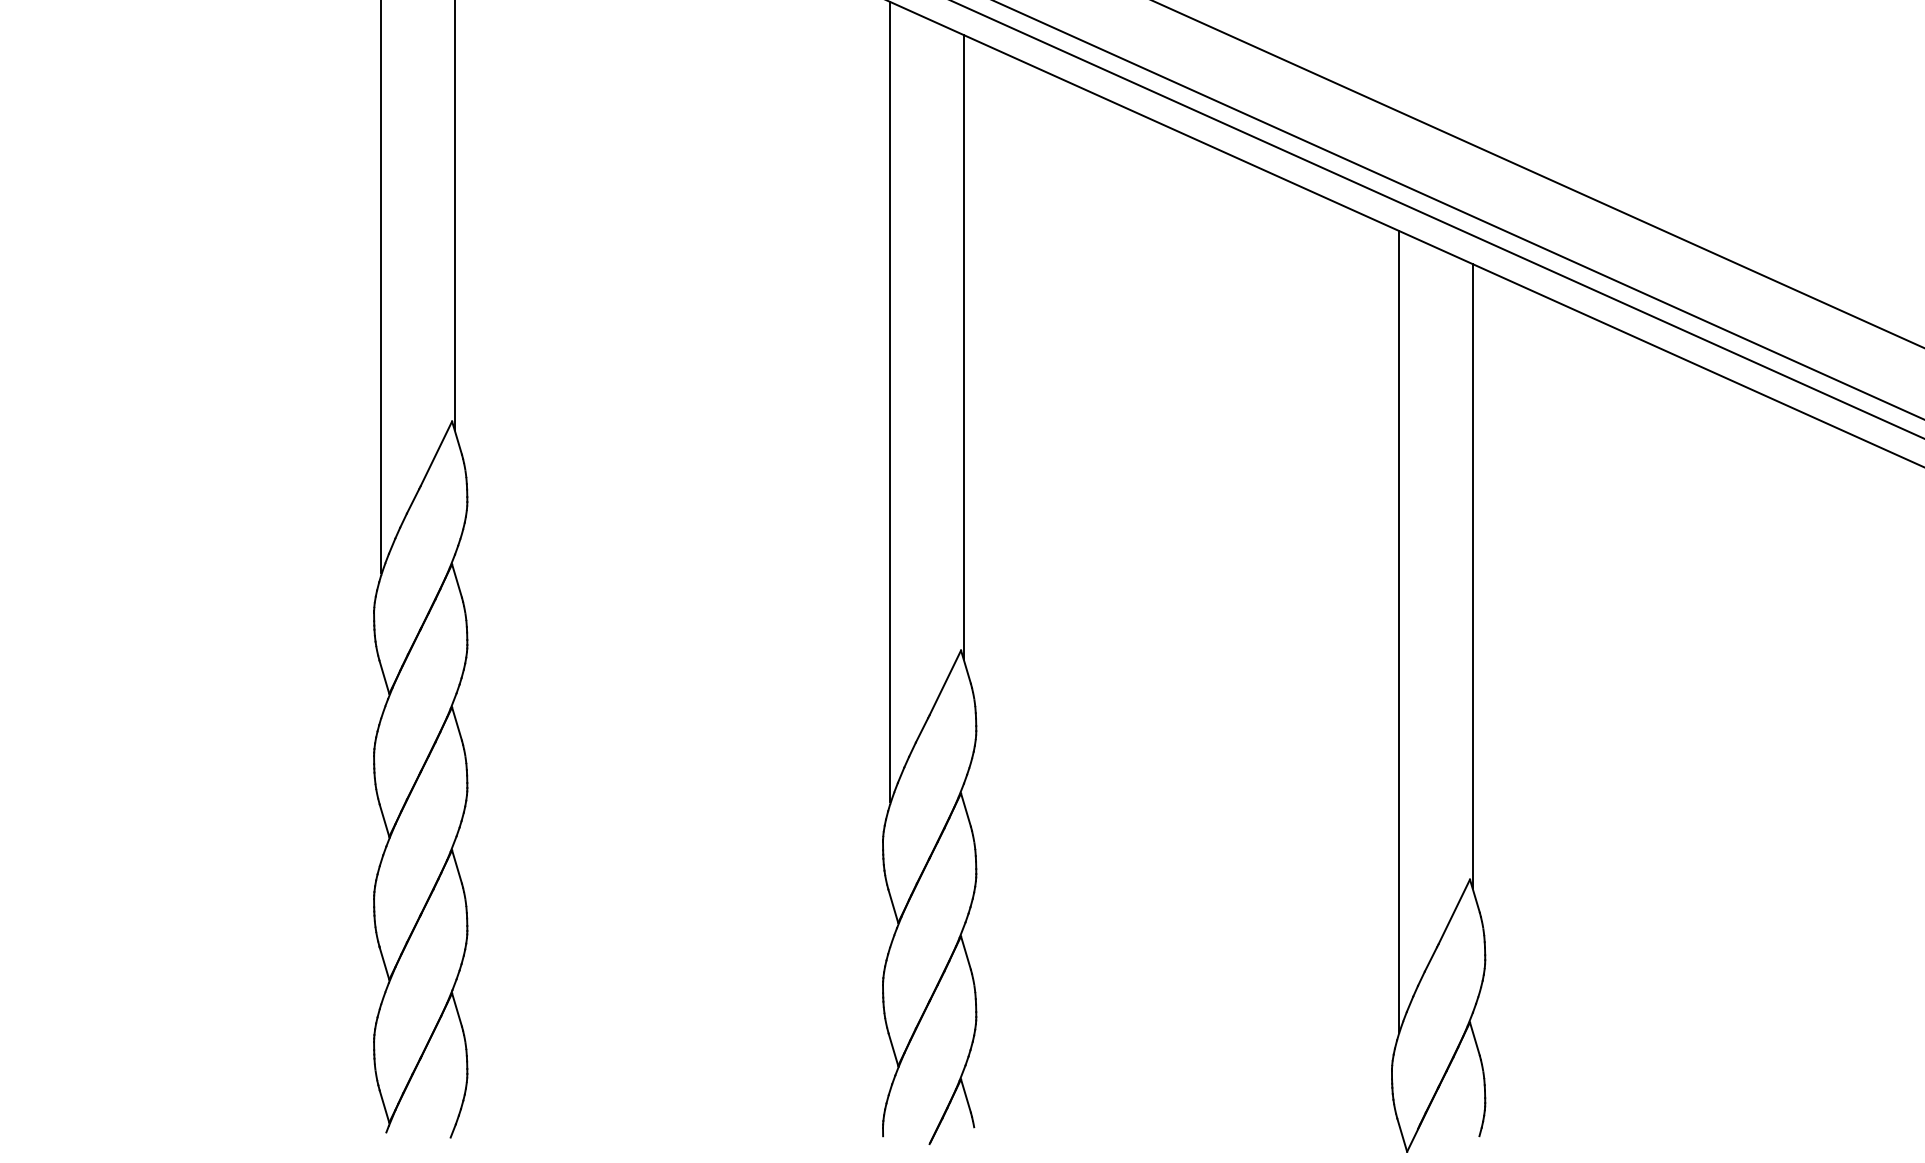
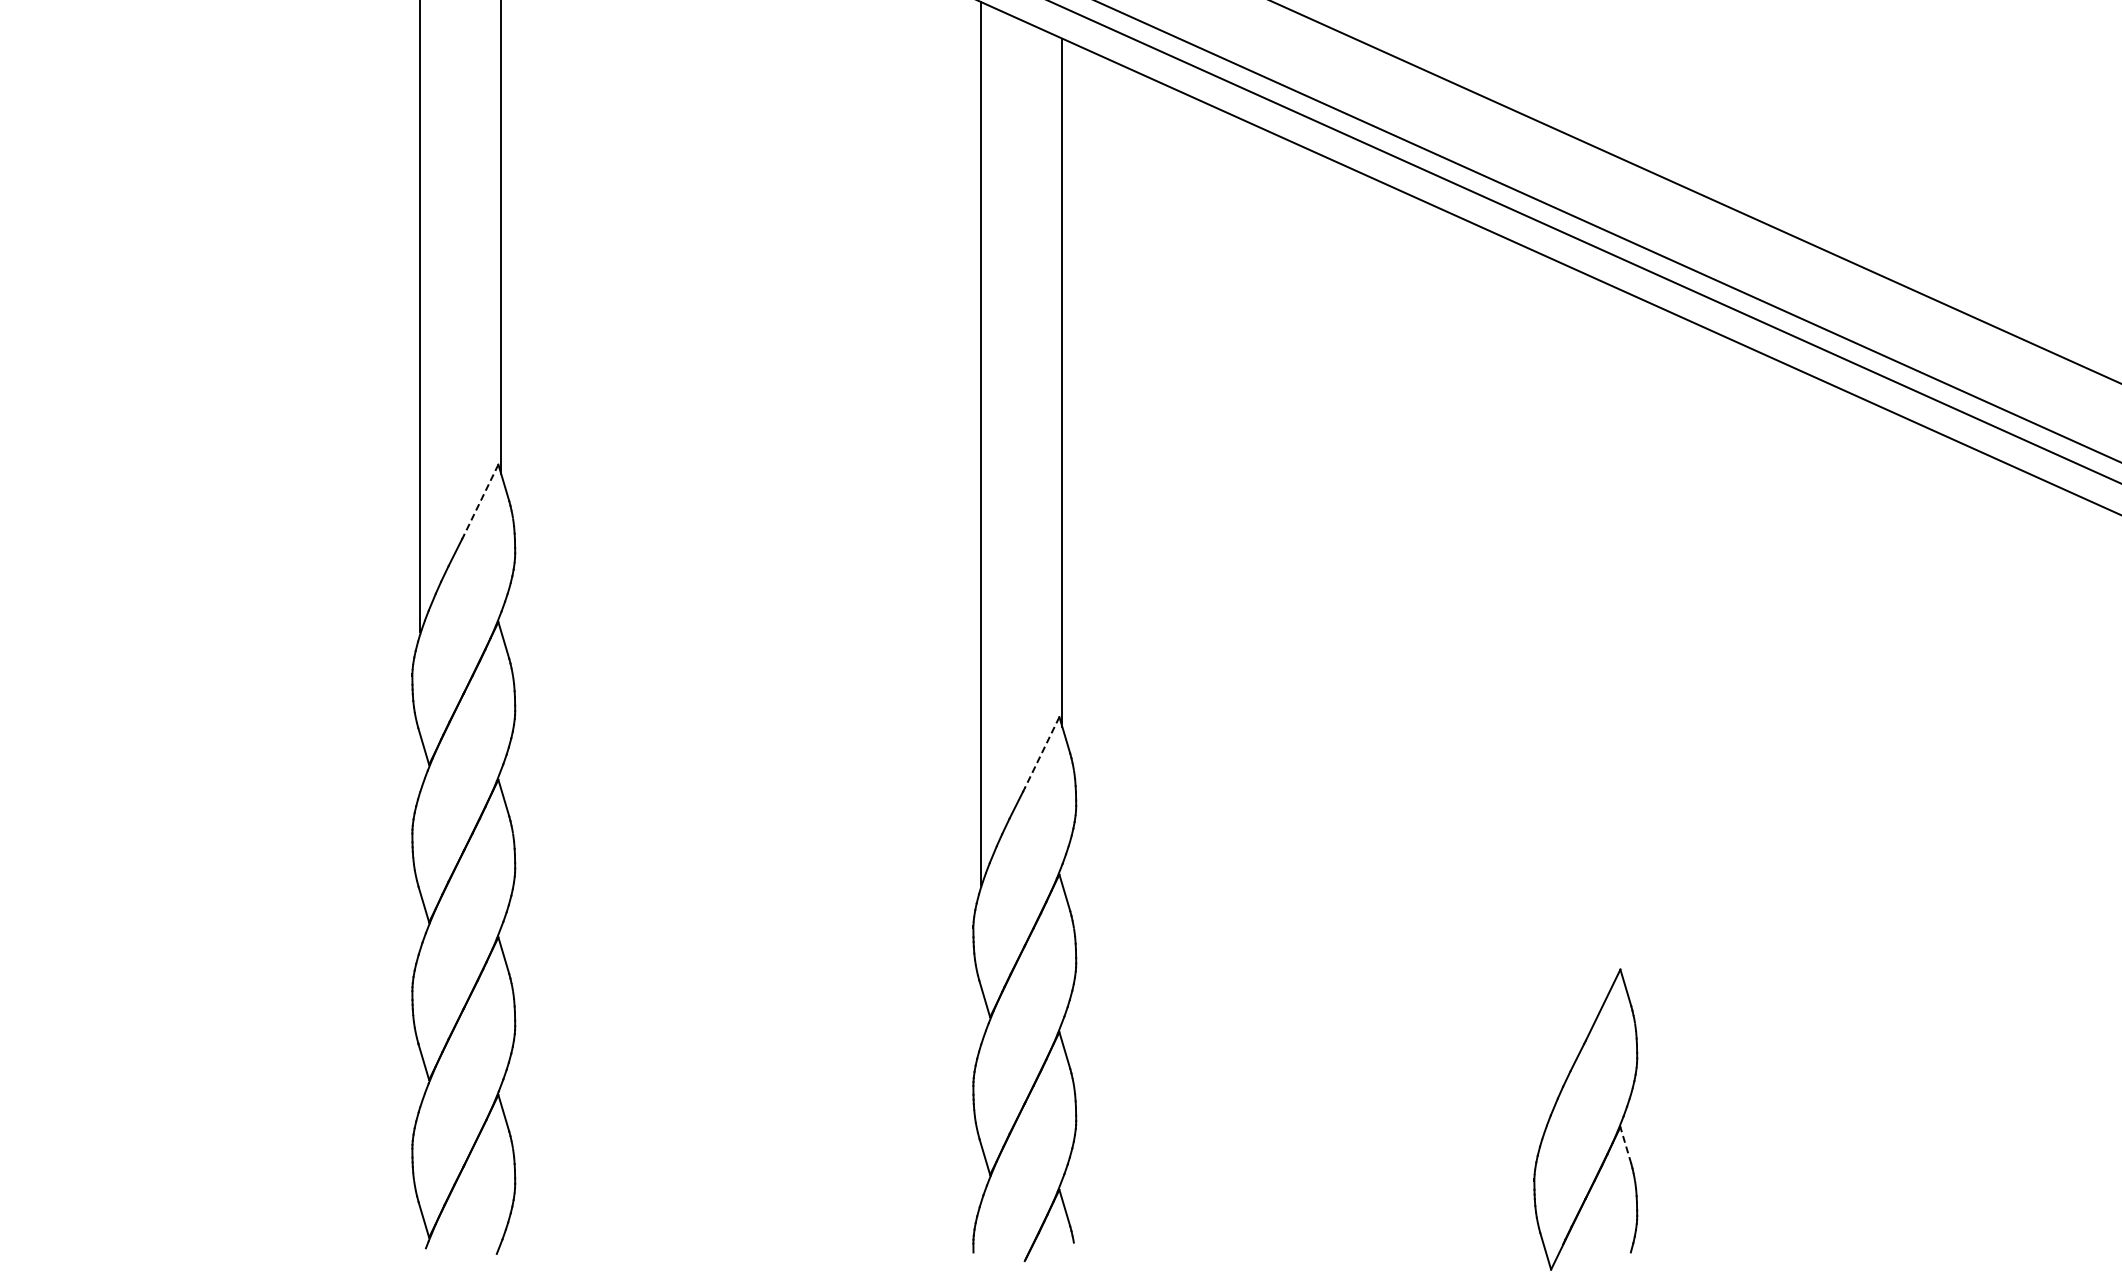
line: (436, 454) -> (481, 500), solid -> dashed
line: (1472, 576) -> (1623, 635), removed
line: (1398, 630) -> (1541, 695), removed
line: (945, 682) -> (1042, 752), solid -> dashed
line: (1474, 1039) -> (1625, 1145), solid -> dashed

